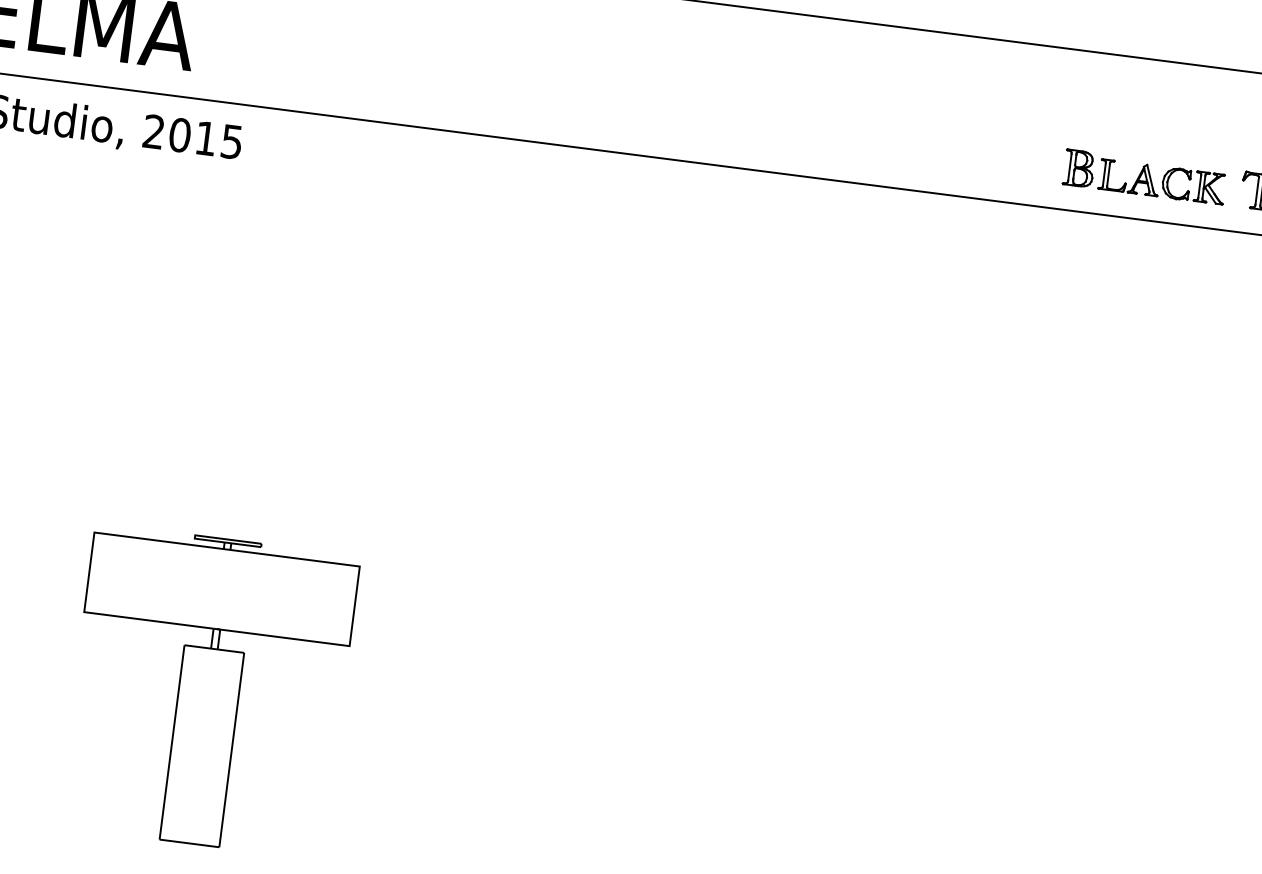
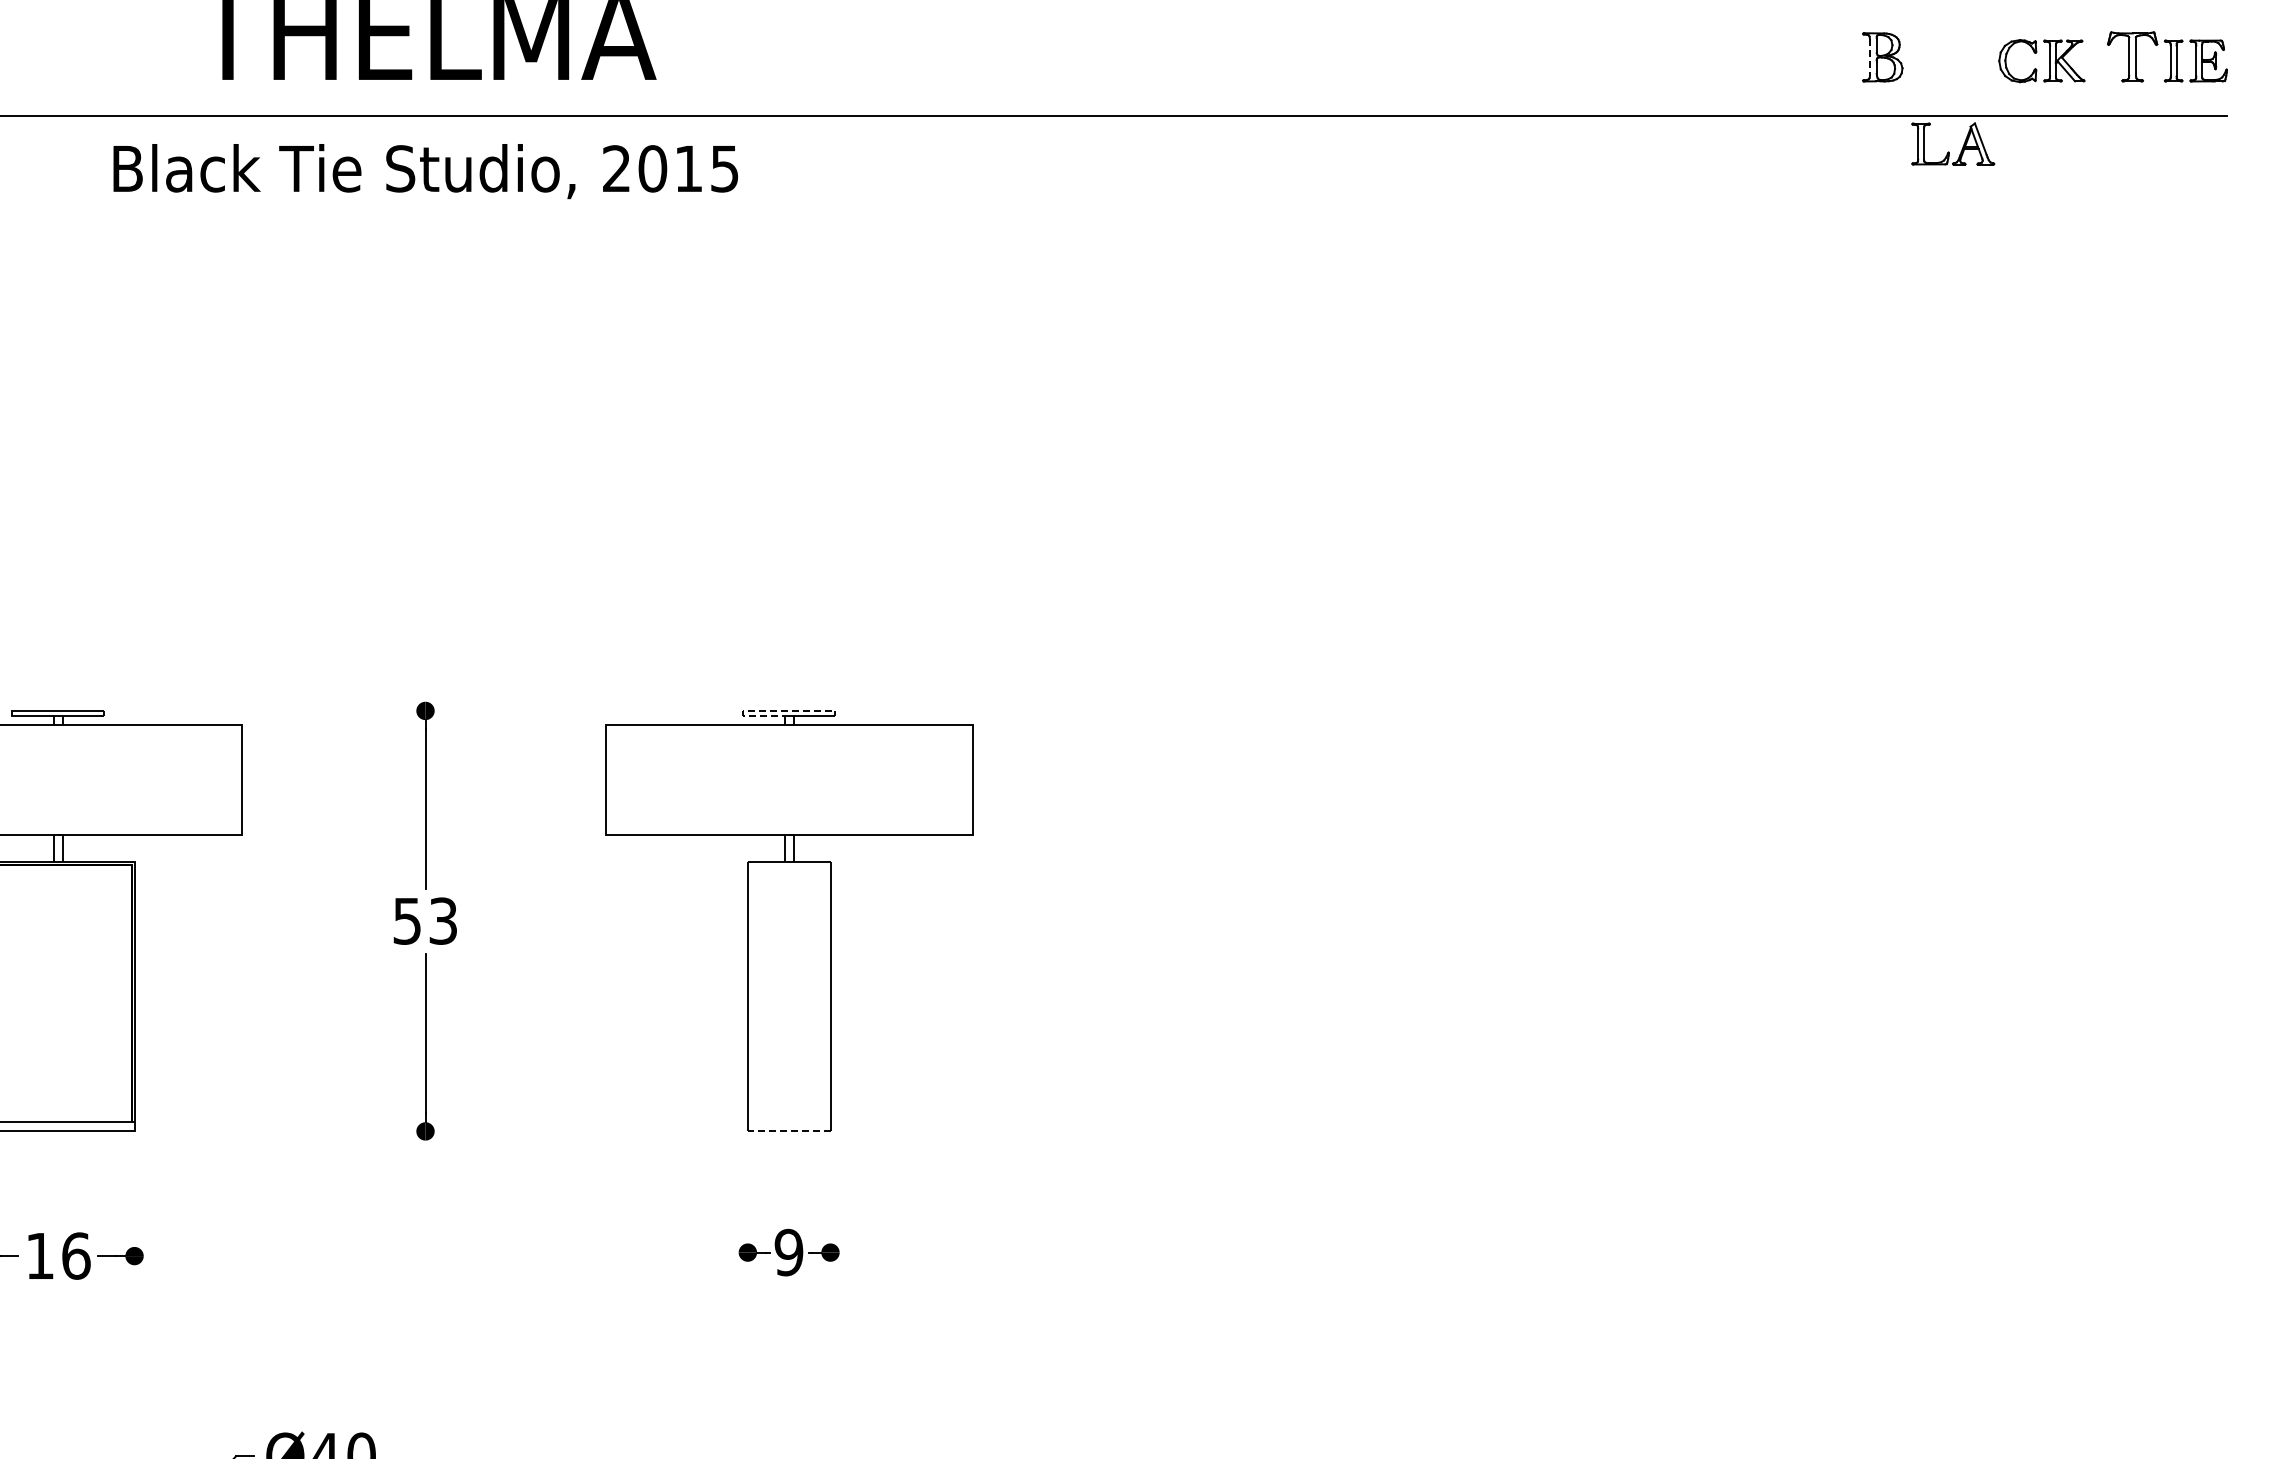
line: (1069, 167) -> (1869, 57), solid -> dashed
part: (1126, 182) -> (1949, 151), moved
line: (209, 536) -> (763, 710), solid -> dashed
line: (188, 843) -> (788, 1131), solid -> dashed

